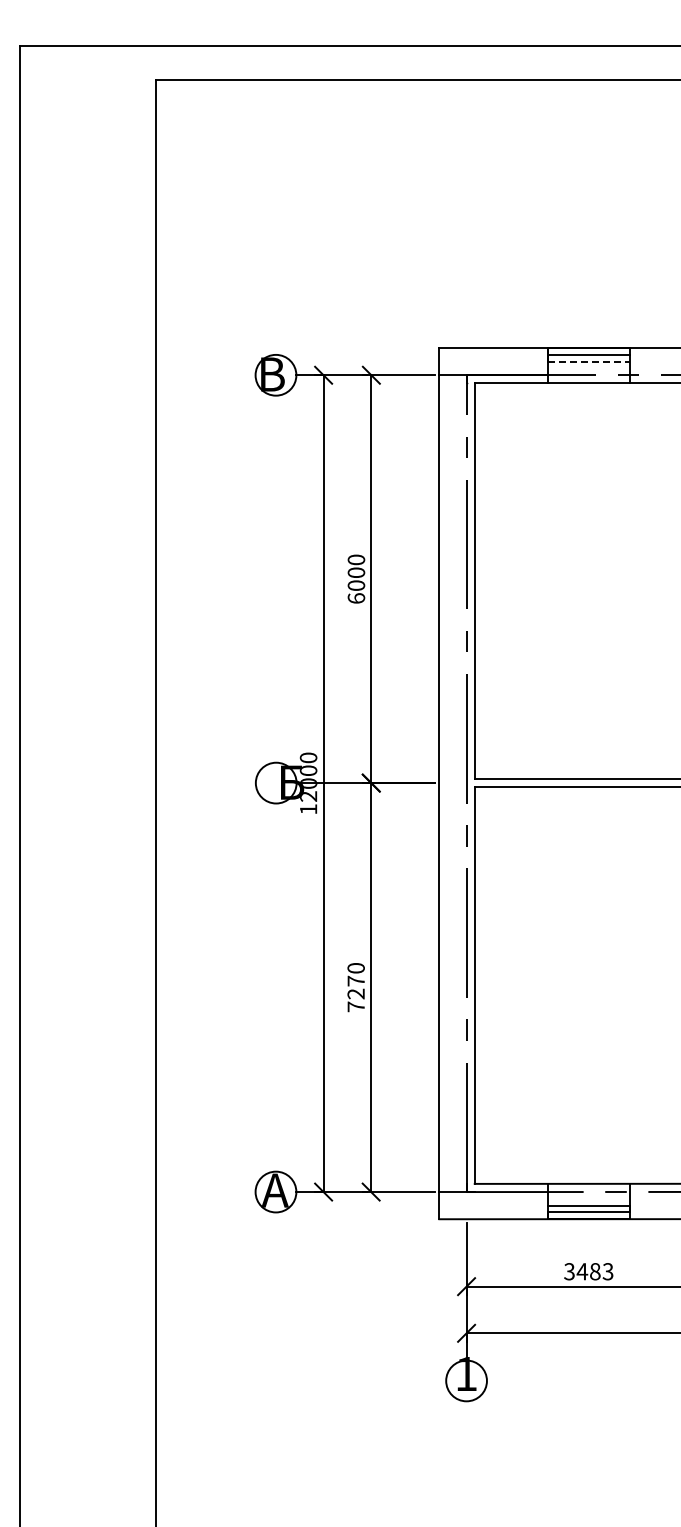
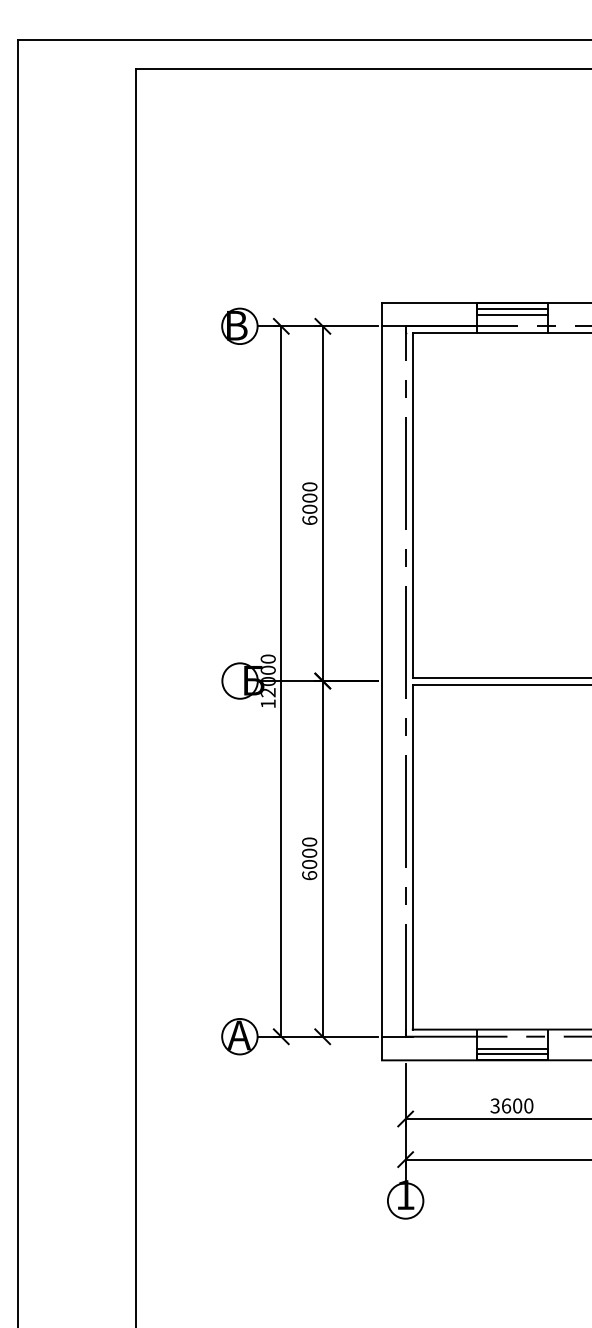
line: (588, 361) -> (511, 314), dashed -> solid
text: (355, 993) -> (309, 864), 7270 -> 6000
text: (594, 1271) -> (516, 1105), 3483 -> 3600

